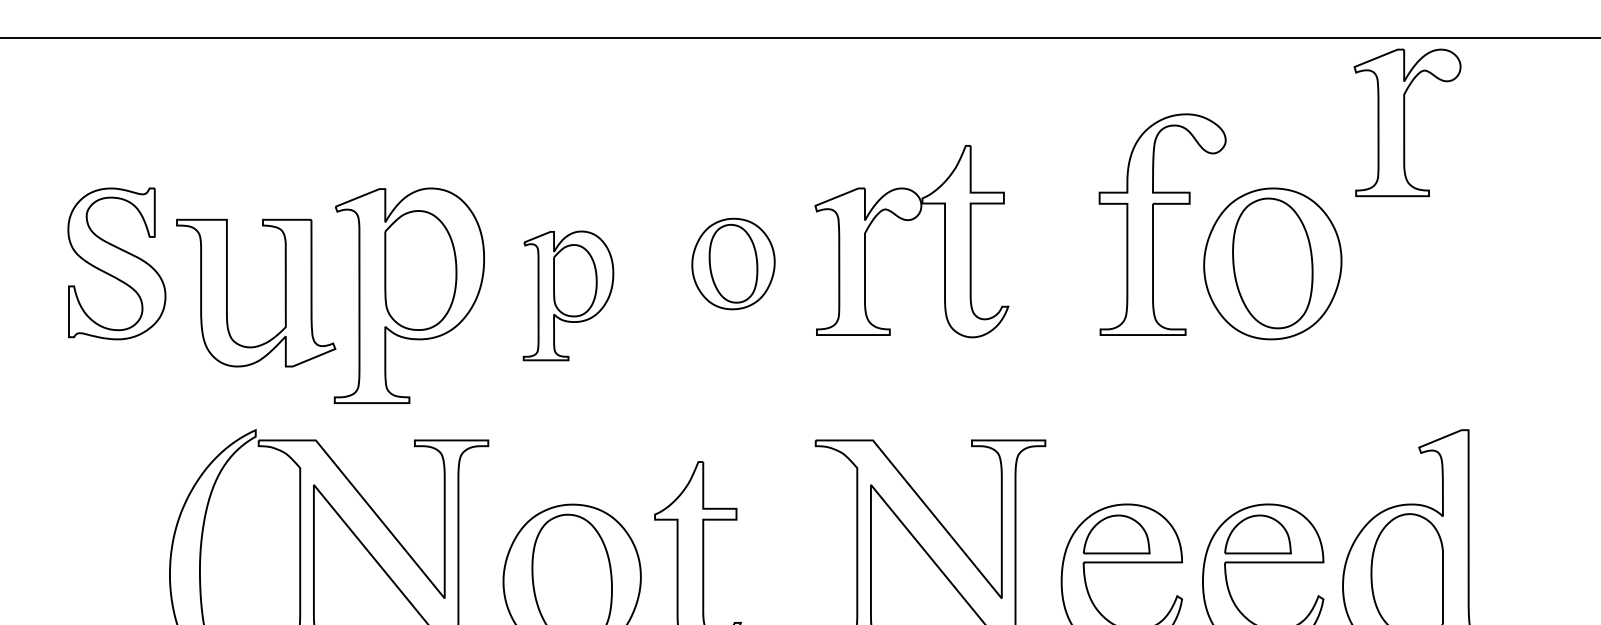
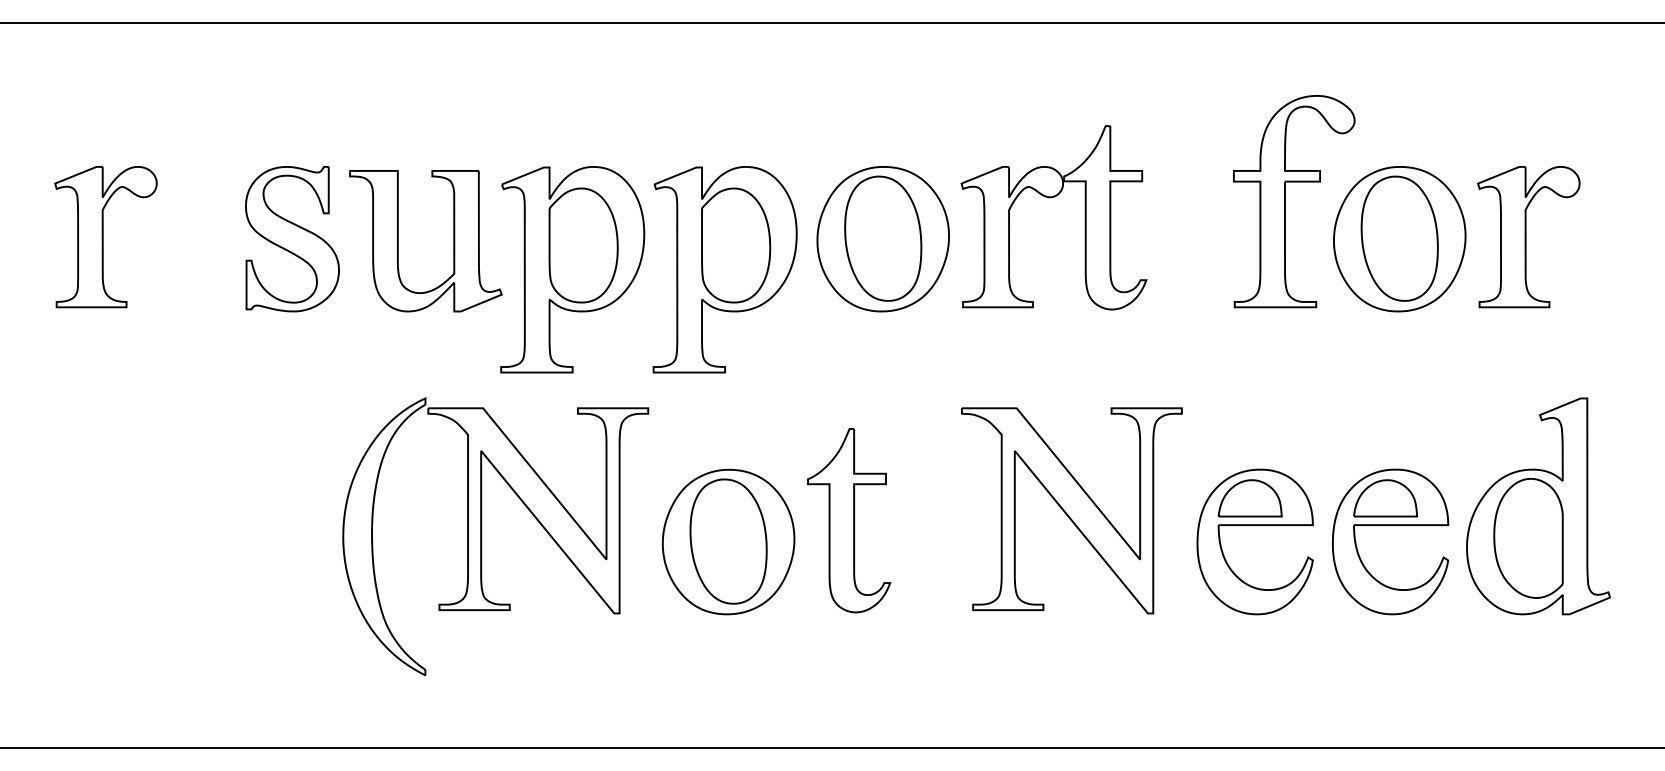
part: (1407, 123) -> (1528, 237), moved
part: (732, 264) -> (882, 239), size x1.67
part: (227, 293) -> (398, 241), moved
part: (567, 295) -> (724, 269), size x1.67

